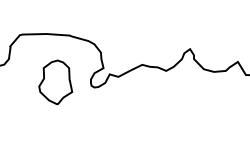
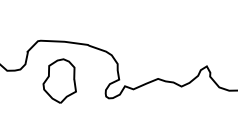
part: (55, 82) -> (59, 81), moved

